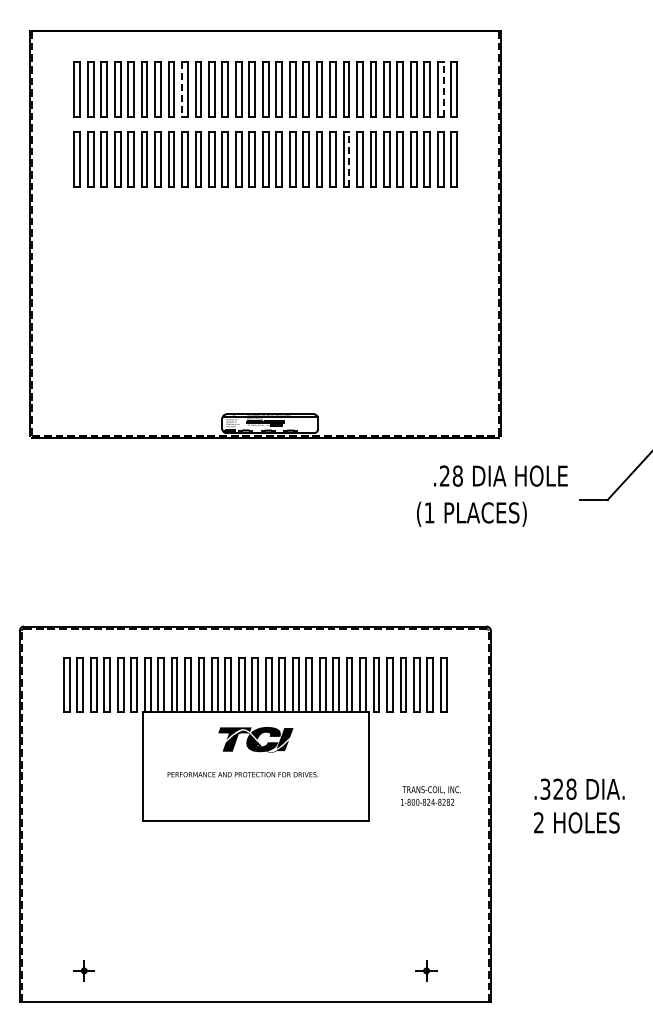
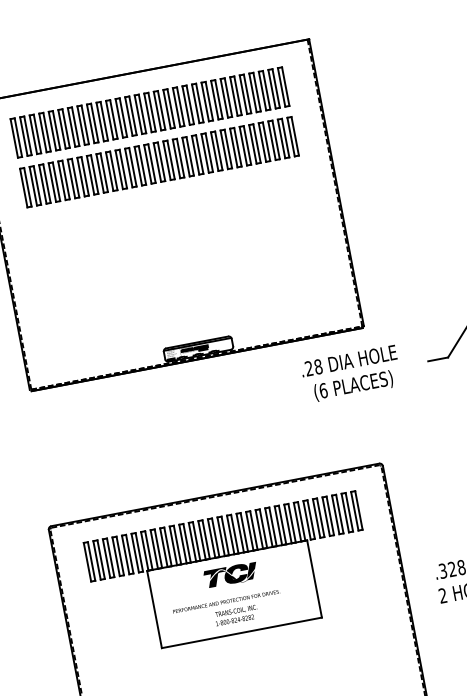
line: (443, 88) -> (275, 87), dashed -> solid
line: (182, 89) -> (91, 123), dashed -> solid
line: (349, 158) -> (218, 150), dashed -> solid
text: (500, 475) -> (348, 360), moved
text: (429, 512) -> (323, 390), (1 -> (6
text: (430, 795) -> (236, 615), moved

